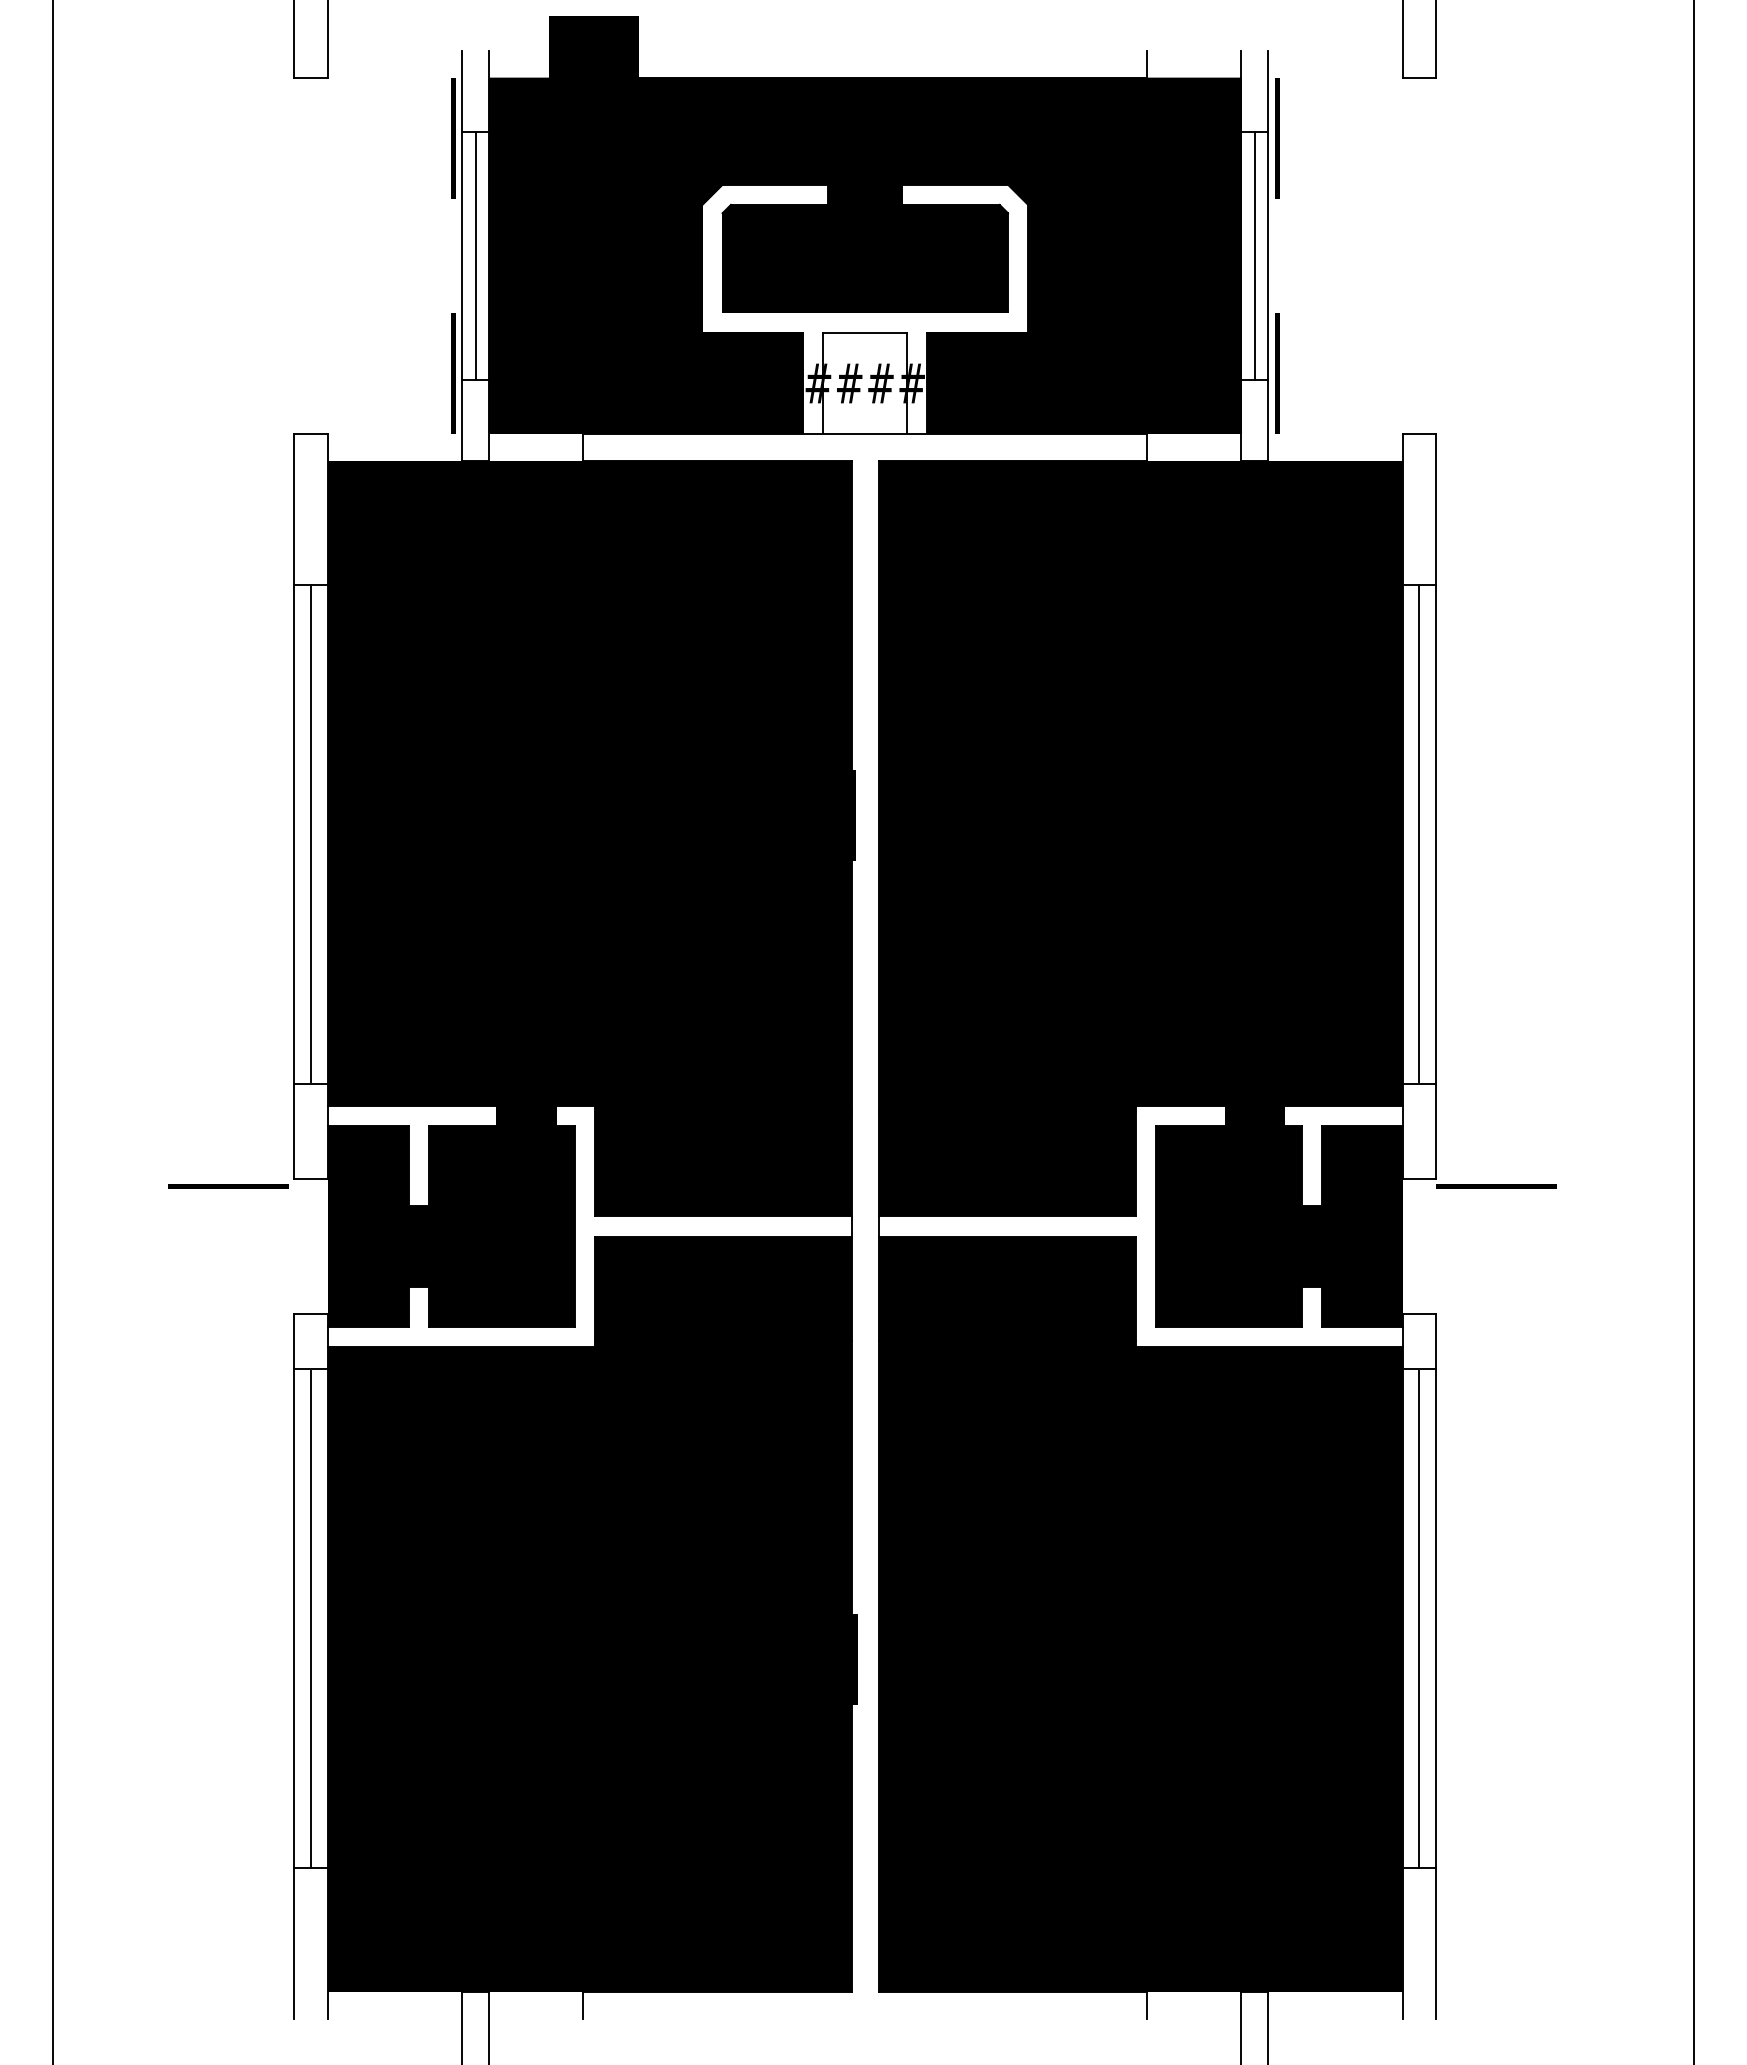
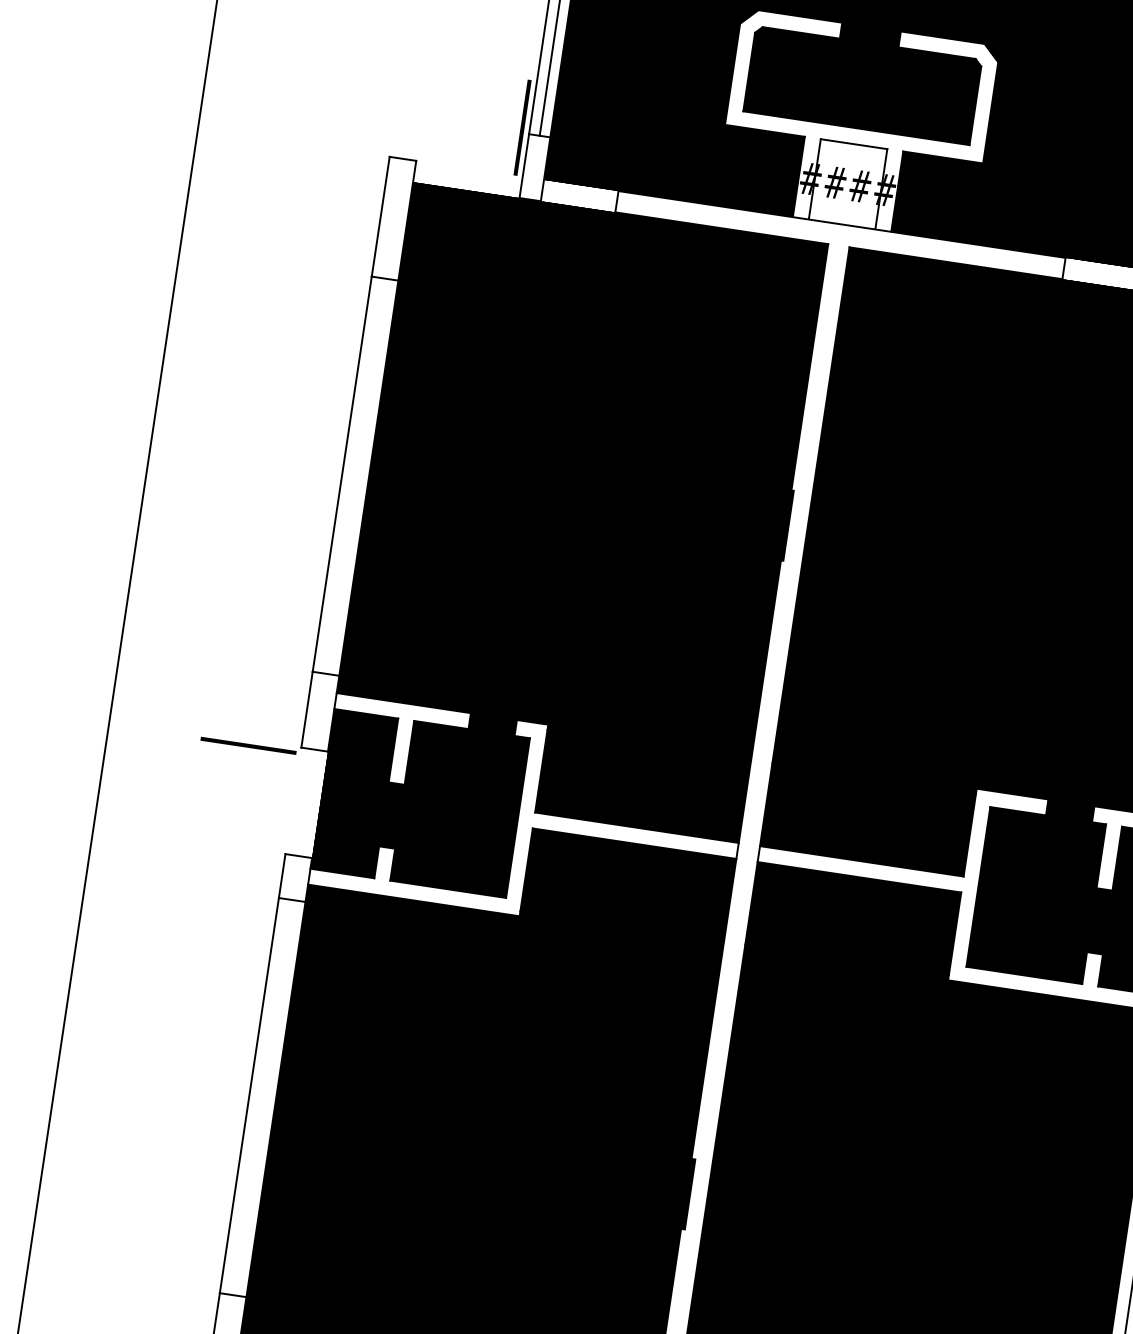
line: (311, 833) -> (355, 475), removed
line: (311, 1618) -> (262, 1097), removed

